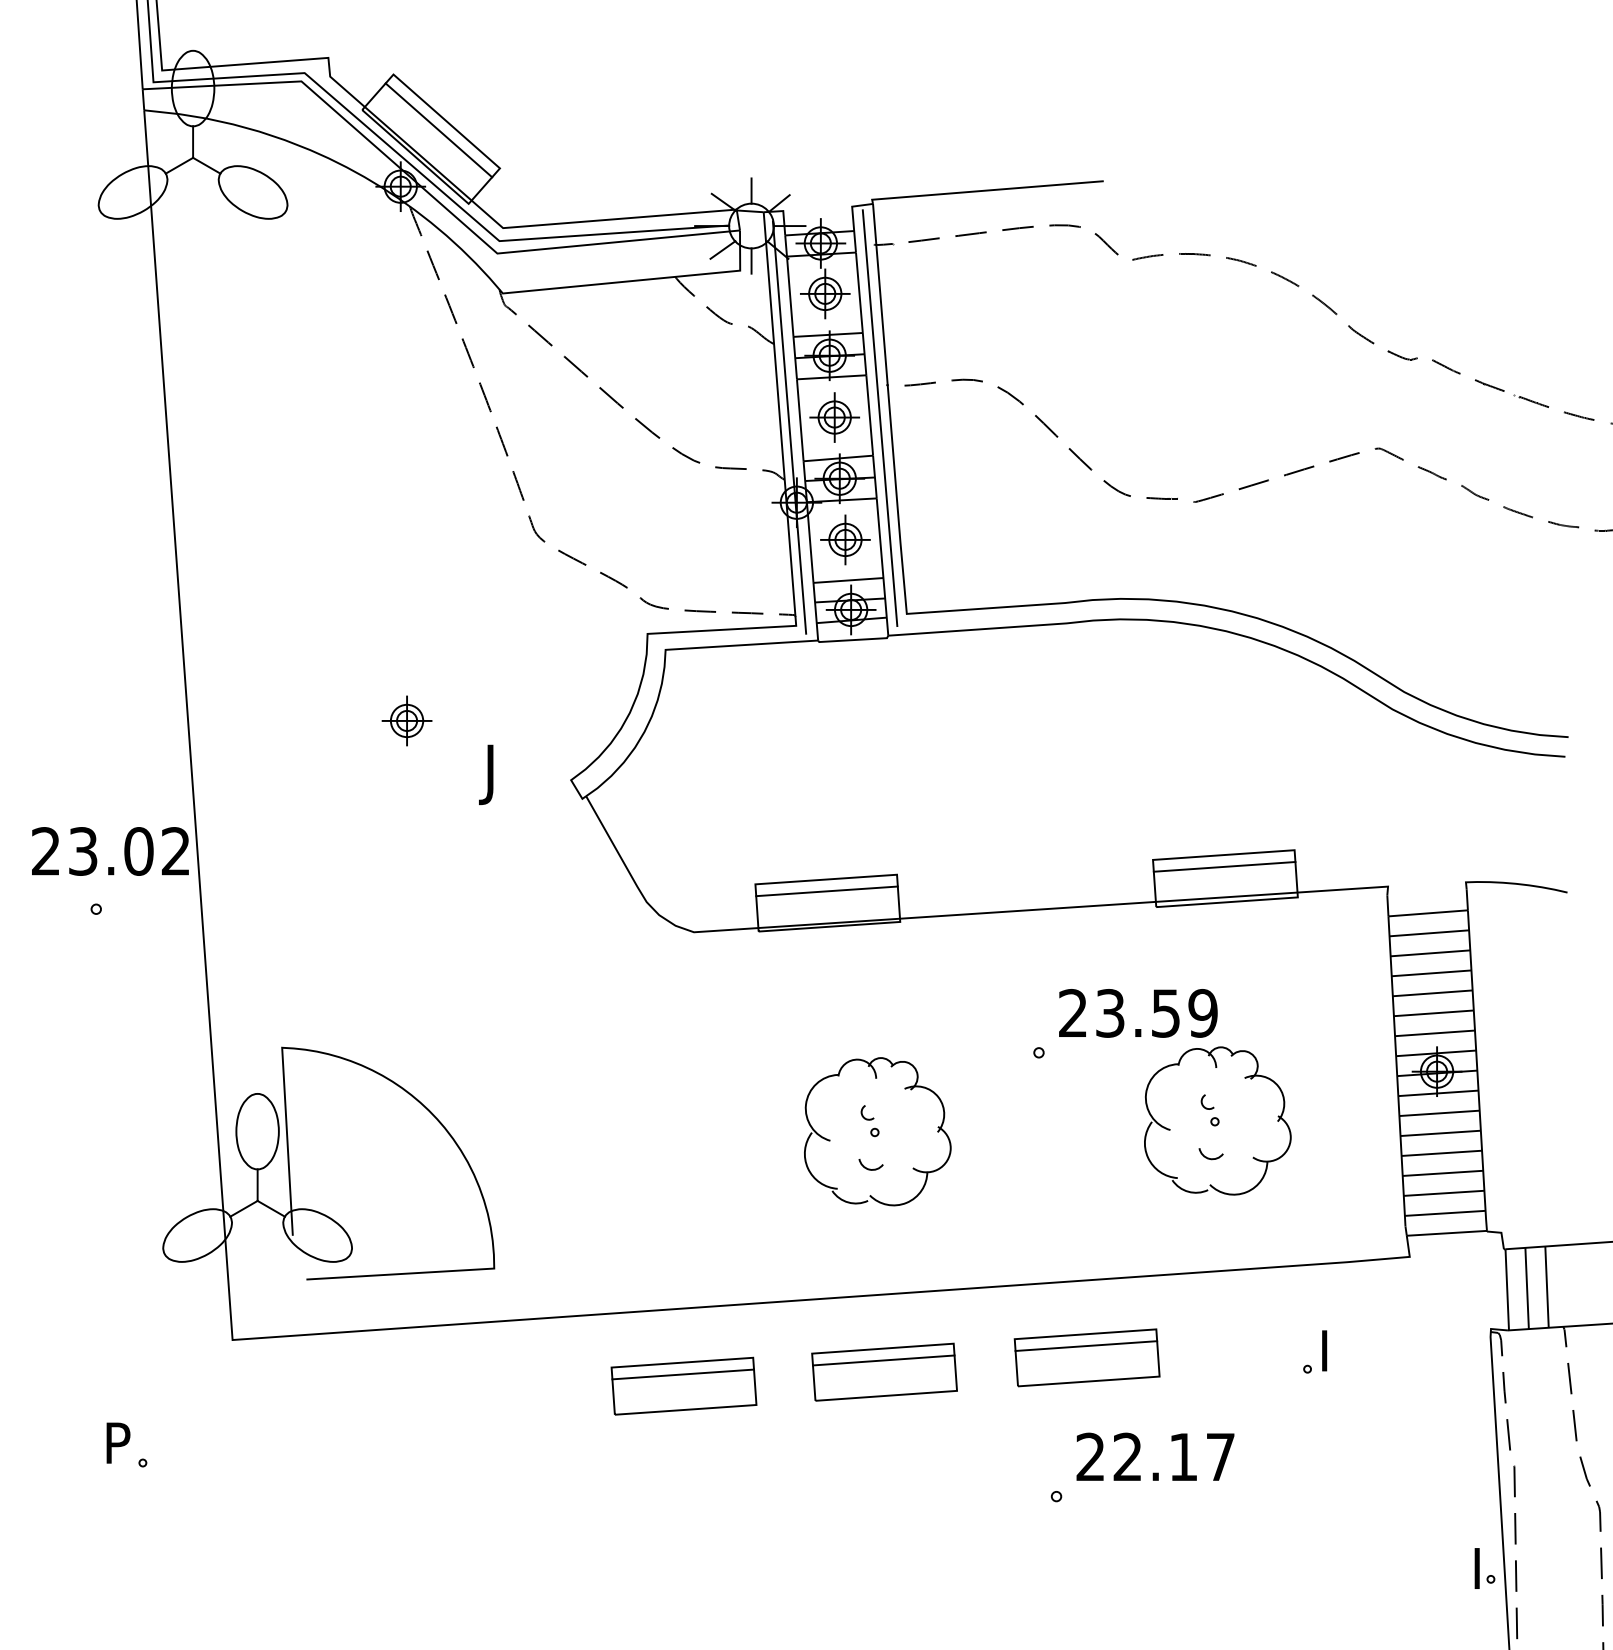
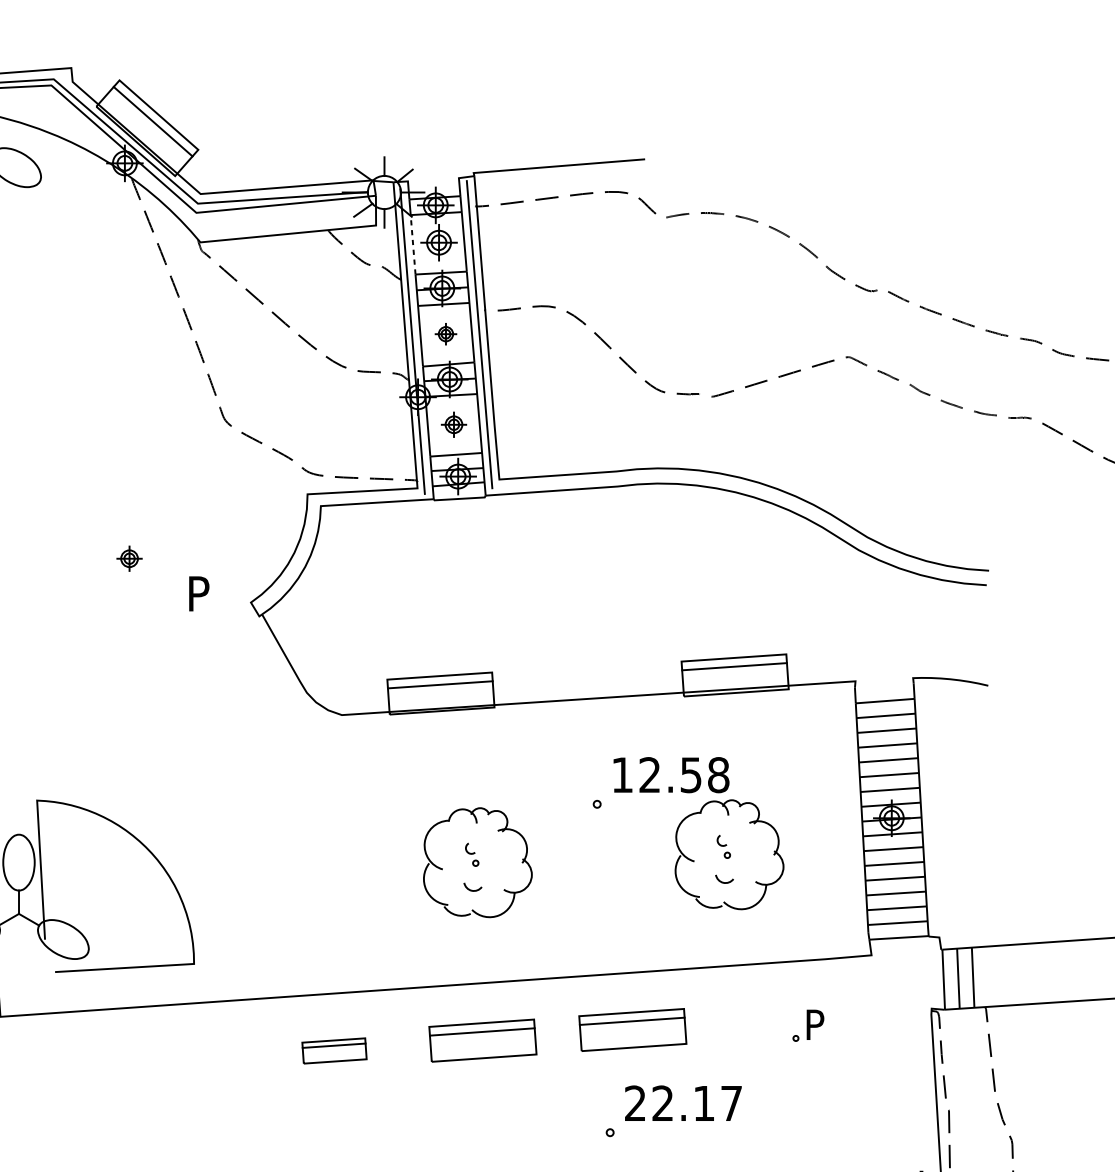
line: (790, 296) -> (413, 244), solid -> dashed
part: (834, 417) -> (445, 334), size x0.6
part: (845, 539) -> (454, 424), size x0.7
part: (406, 720) -> (129, 558), size x0.7
text: (496, 774) -> (195, 598), J -> P
text: (1138, 1013) -> (670, 775), 23.59 -> 12.58
text: (1336, 1342) -> (817, 1018), I -> P
part: (683, 1385) -> (334, 1050), size x0.6

